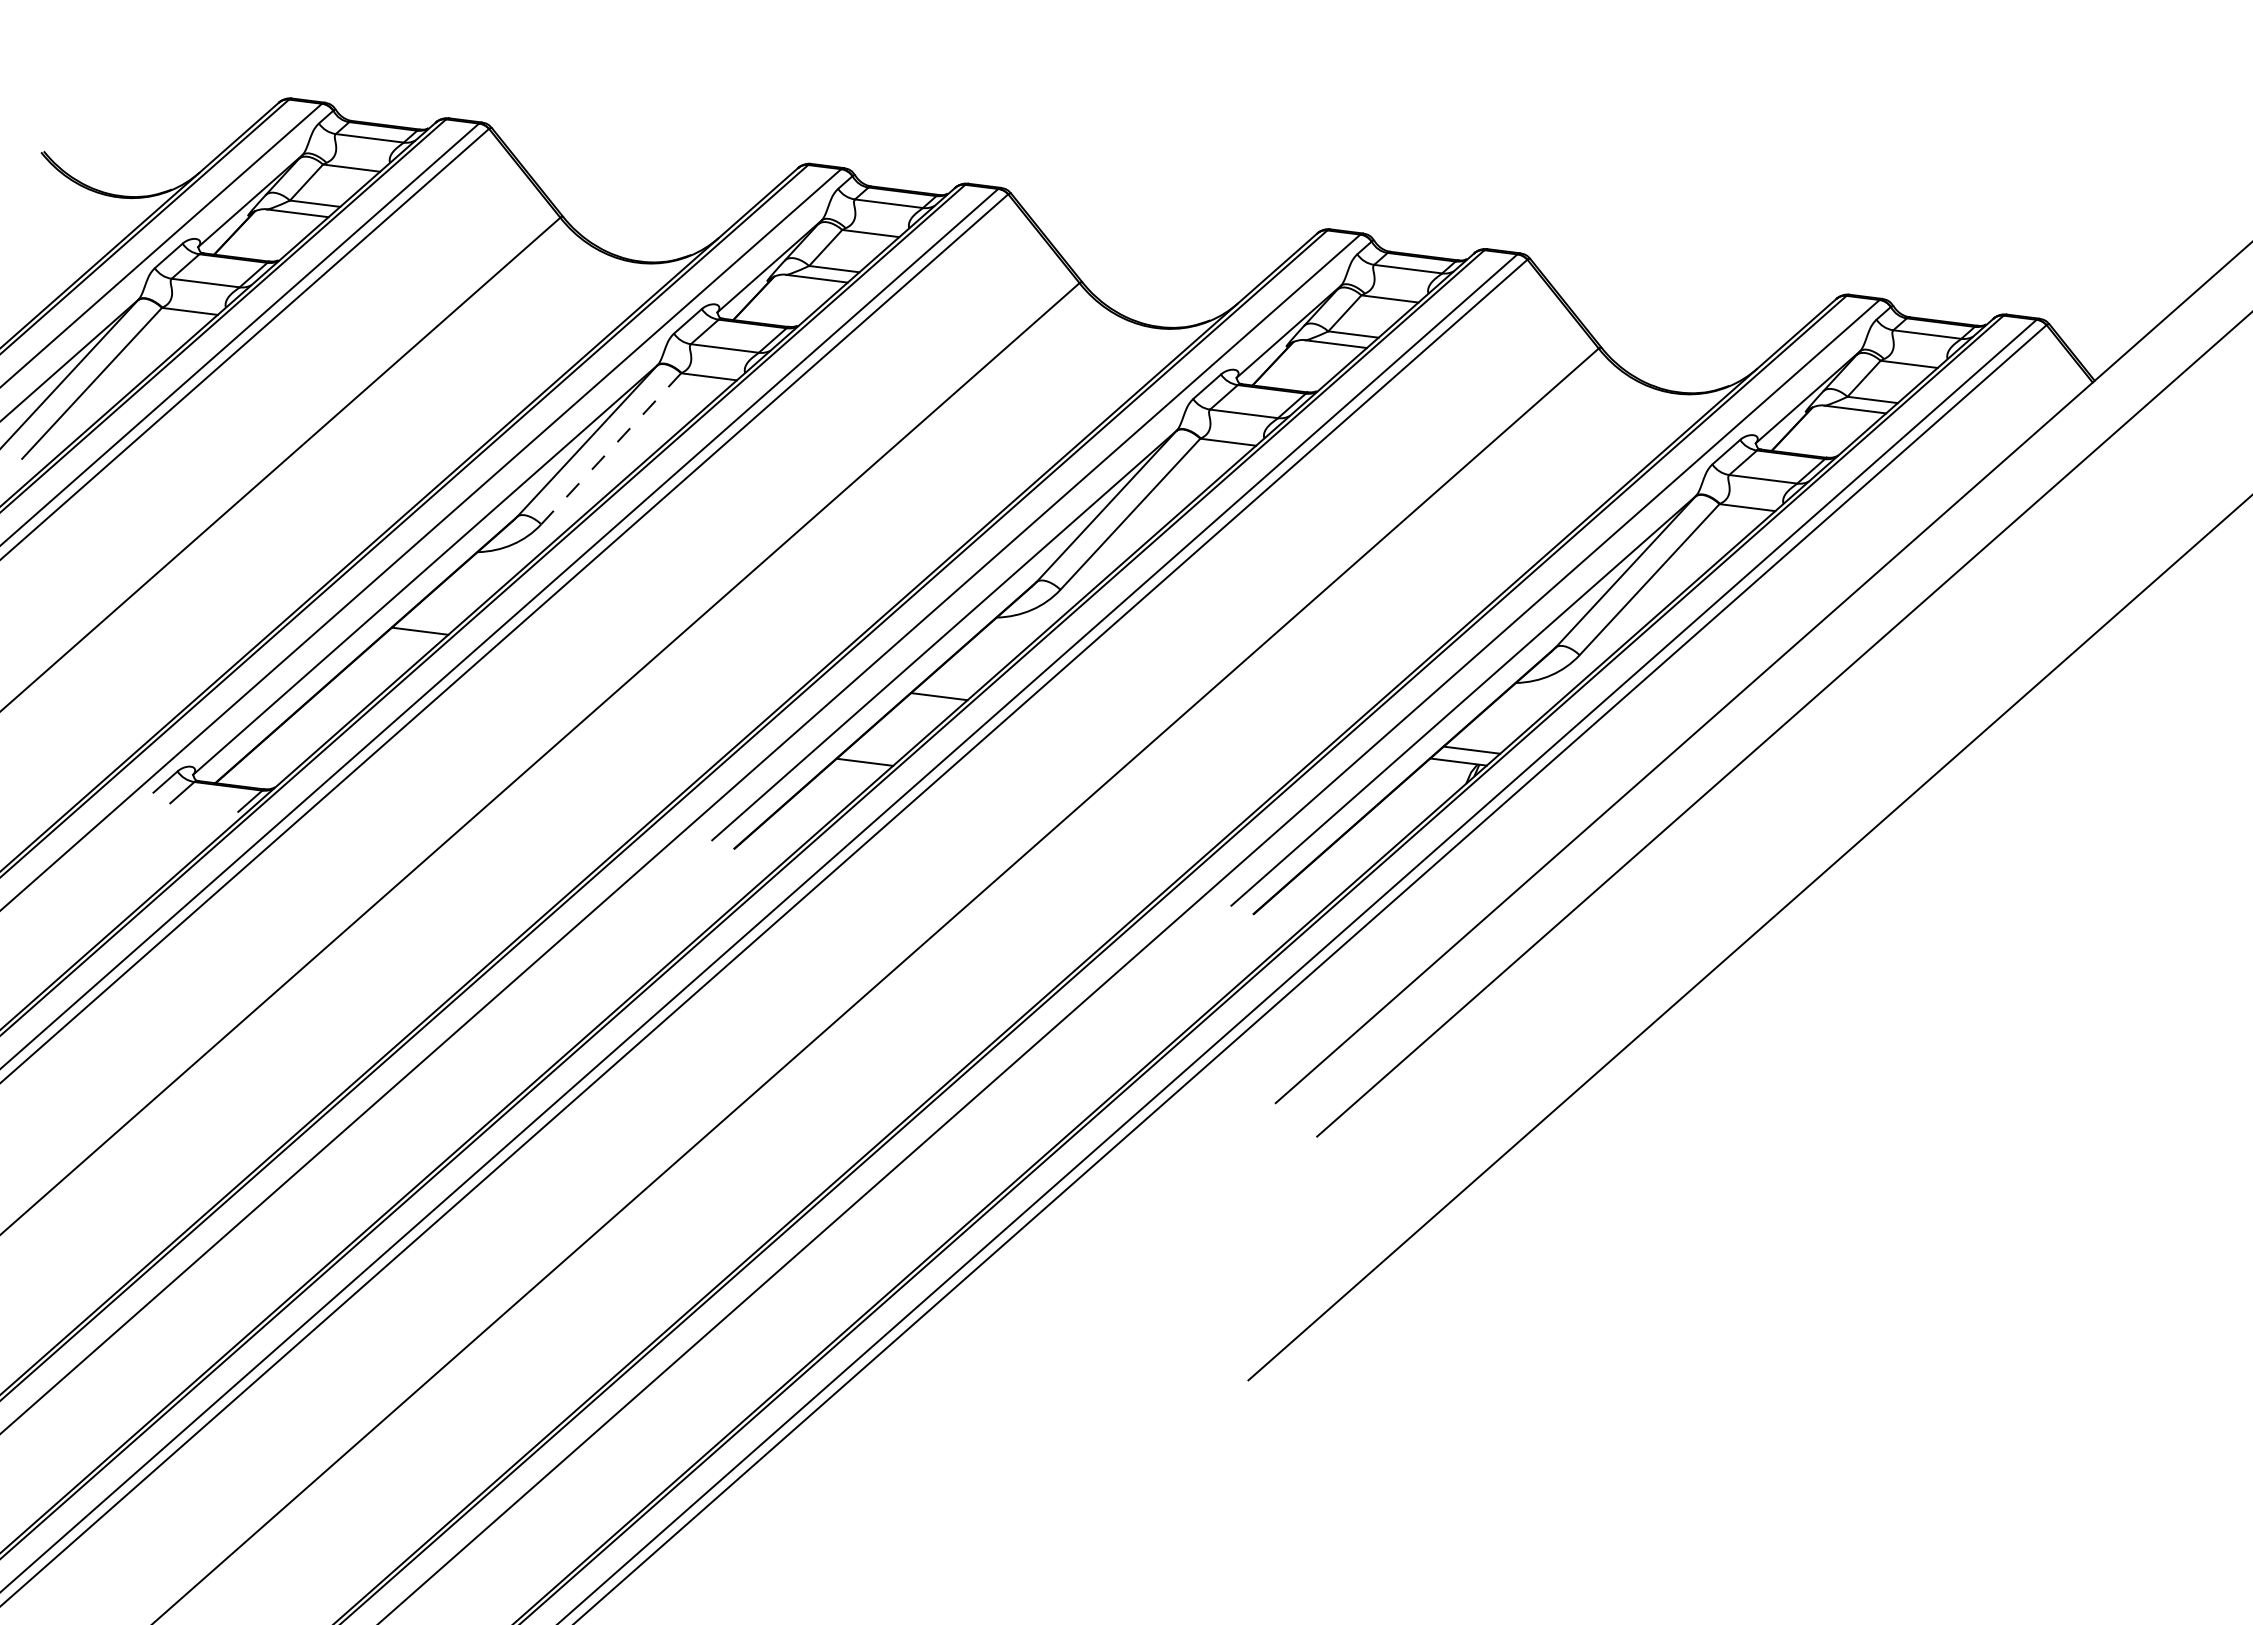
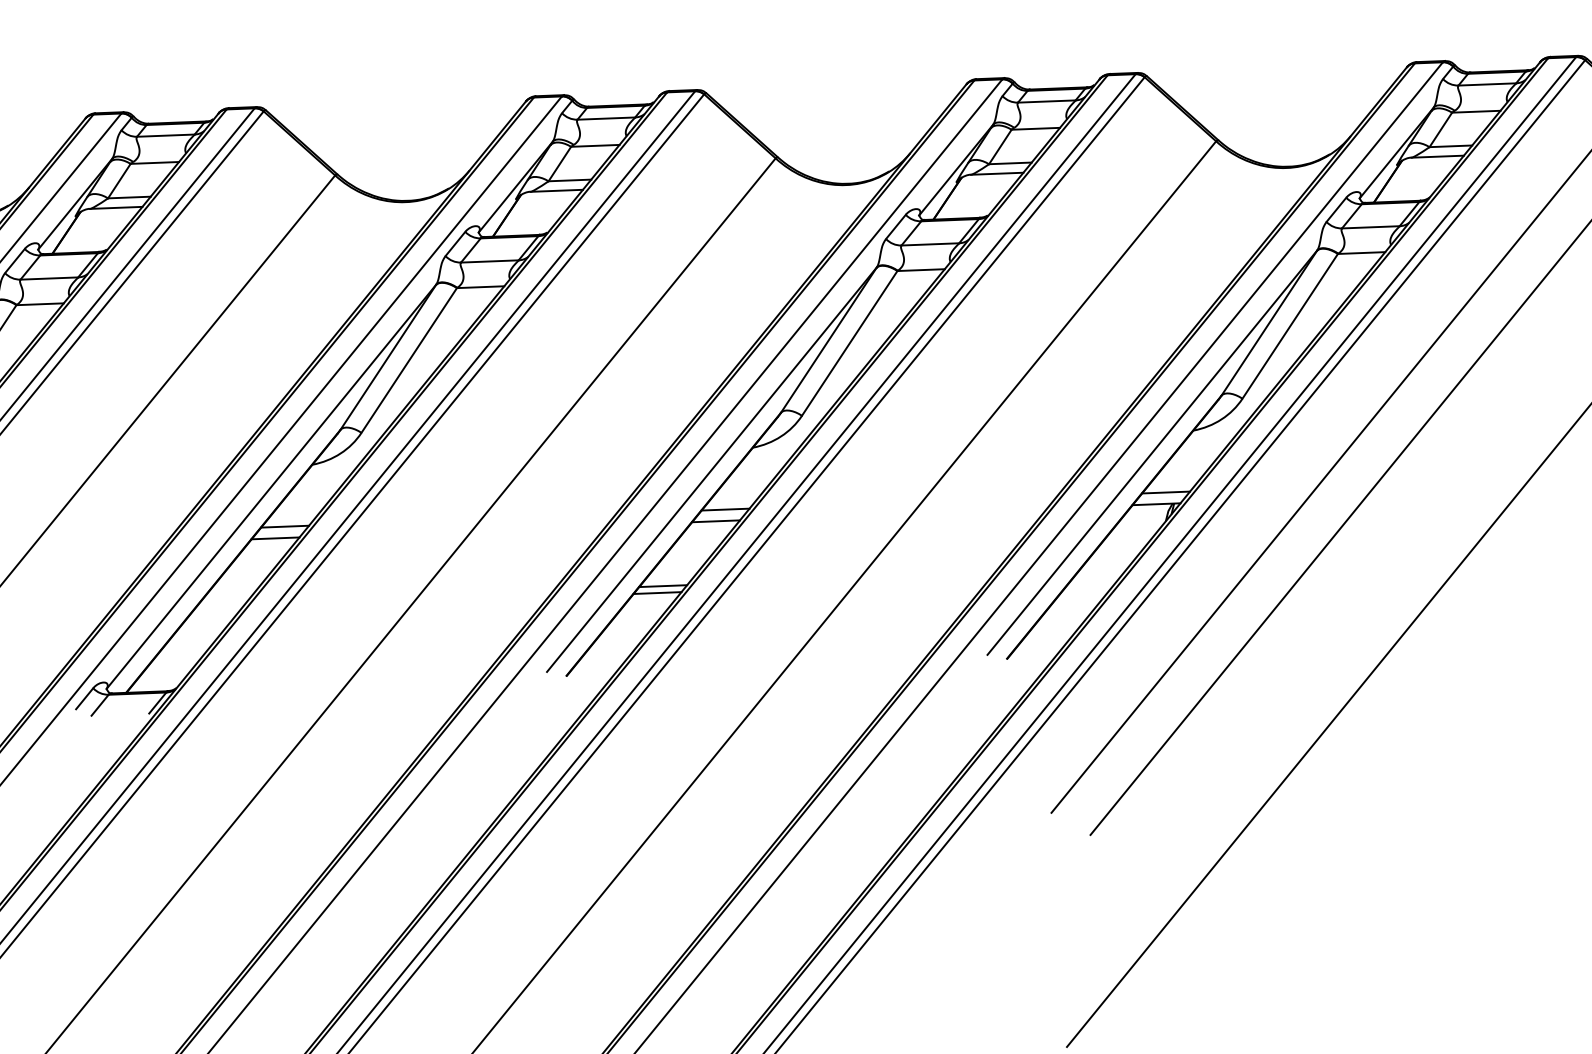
line: (611, 448) -> (409, 360), dashed -> solid
line: (433, 618) -> (284, 525), added
line: (952, 684) -> (725, 509), added
line: (856, 768) -> (657, 592), added

